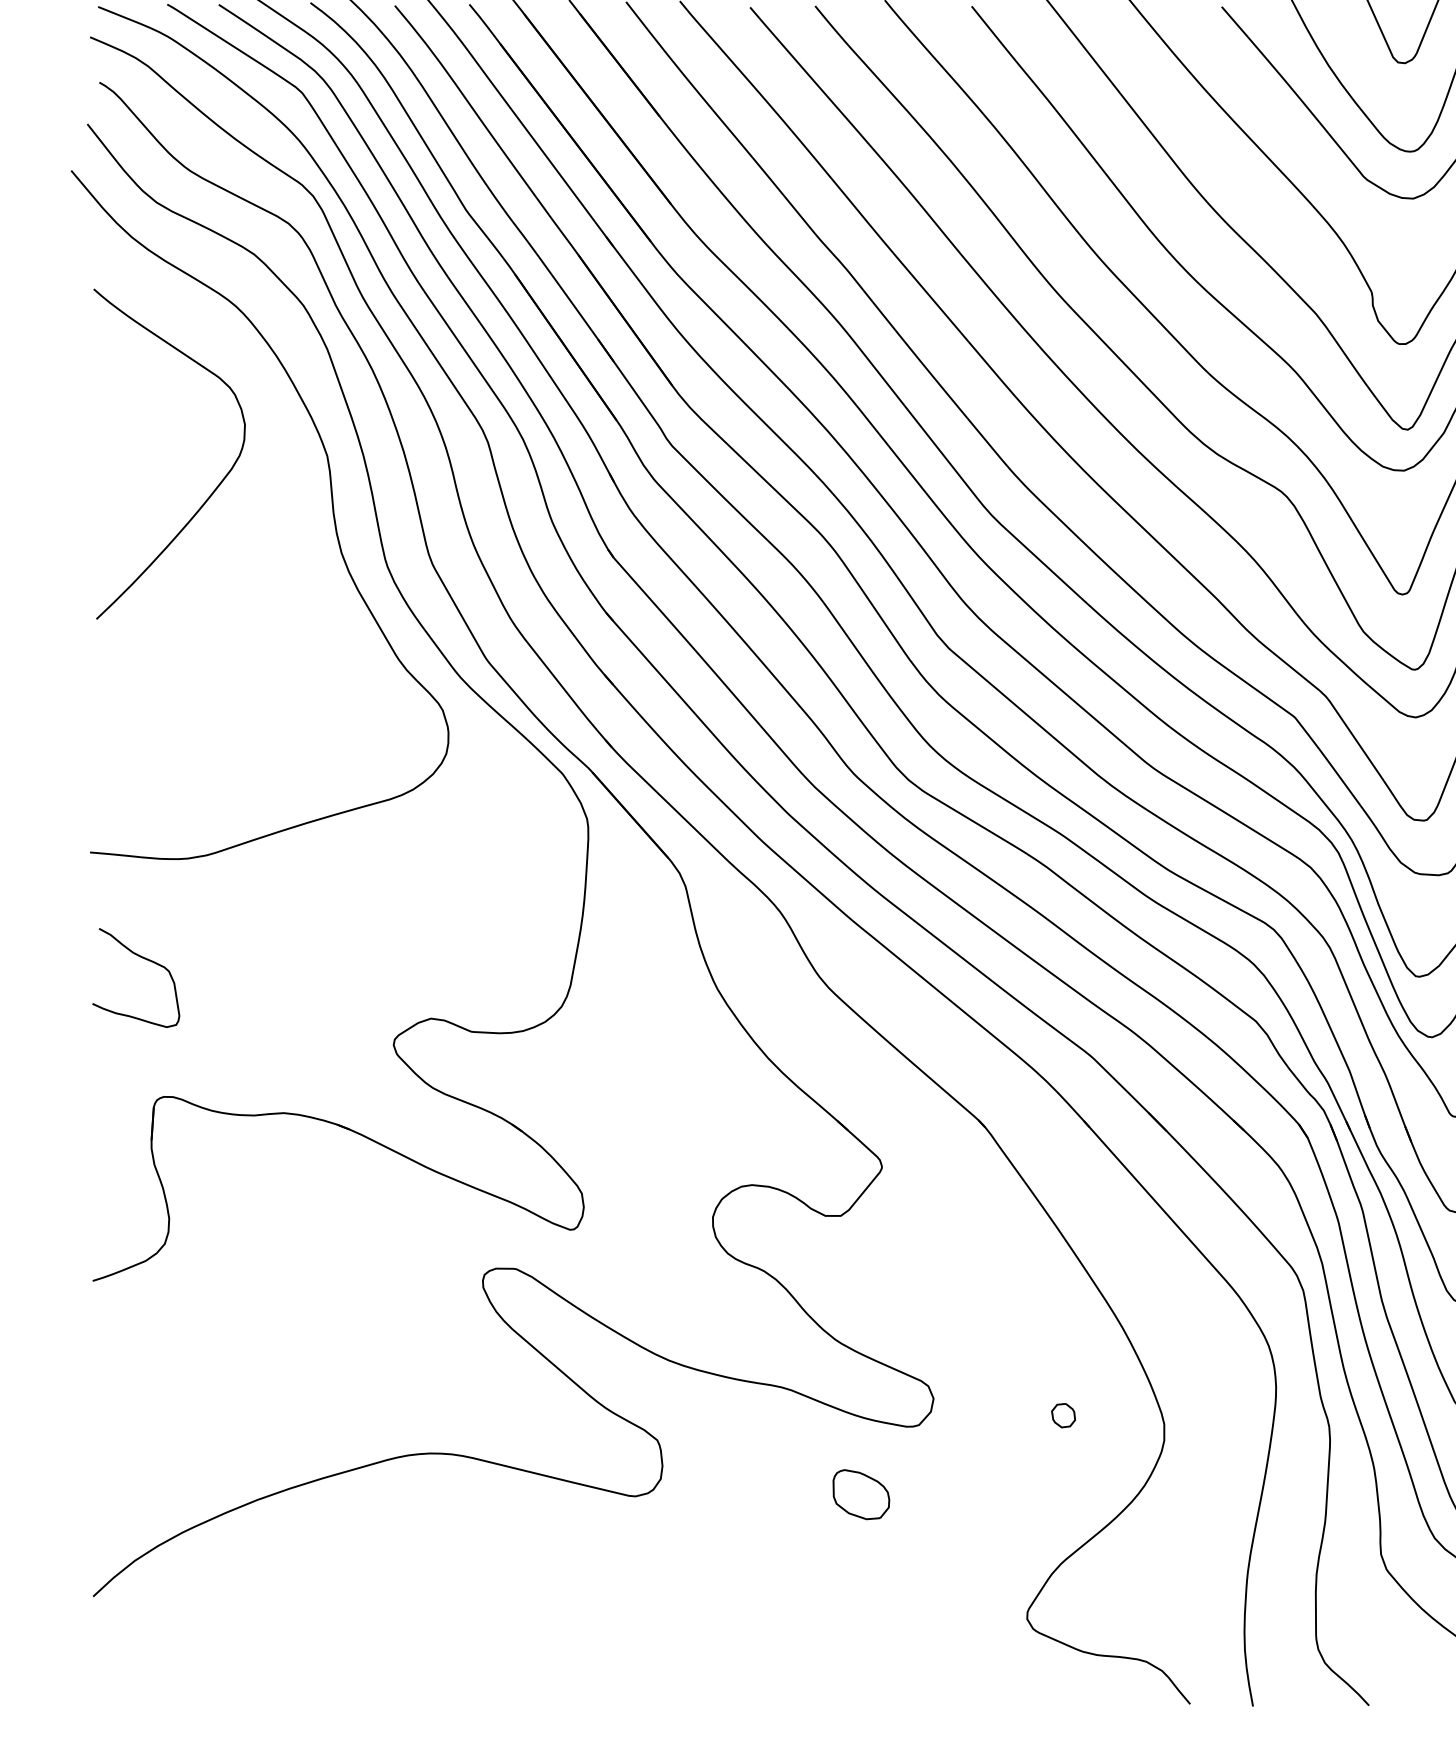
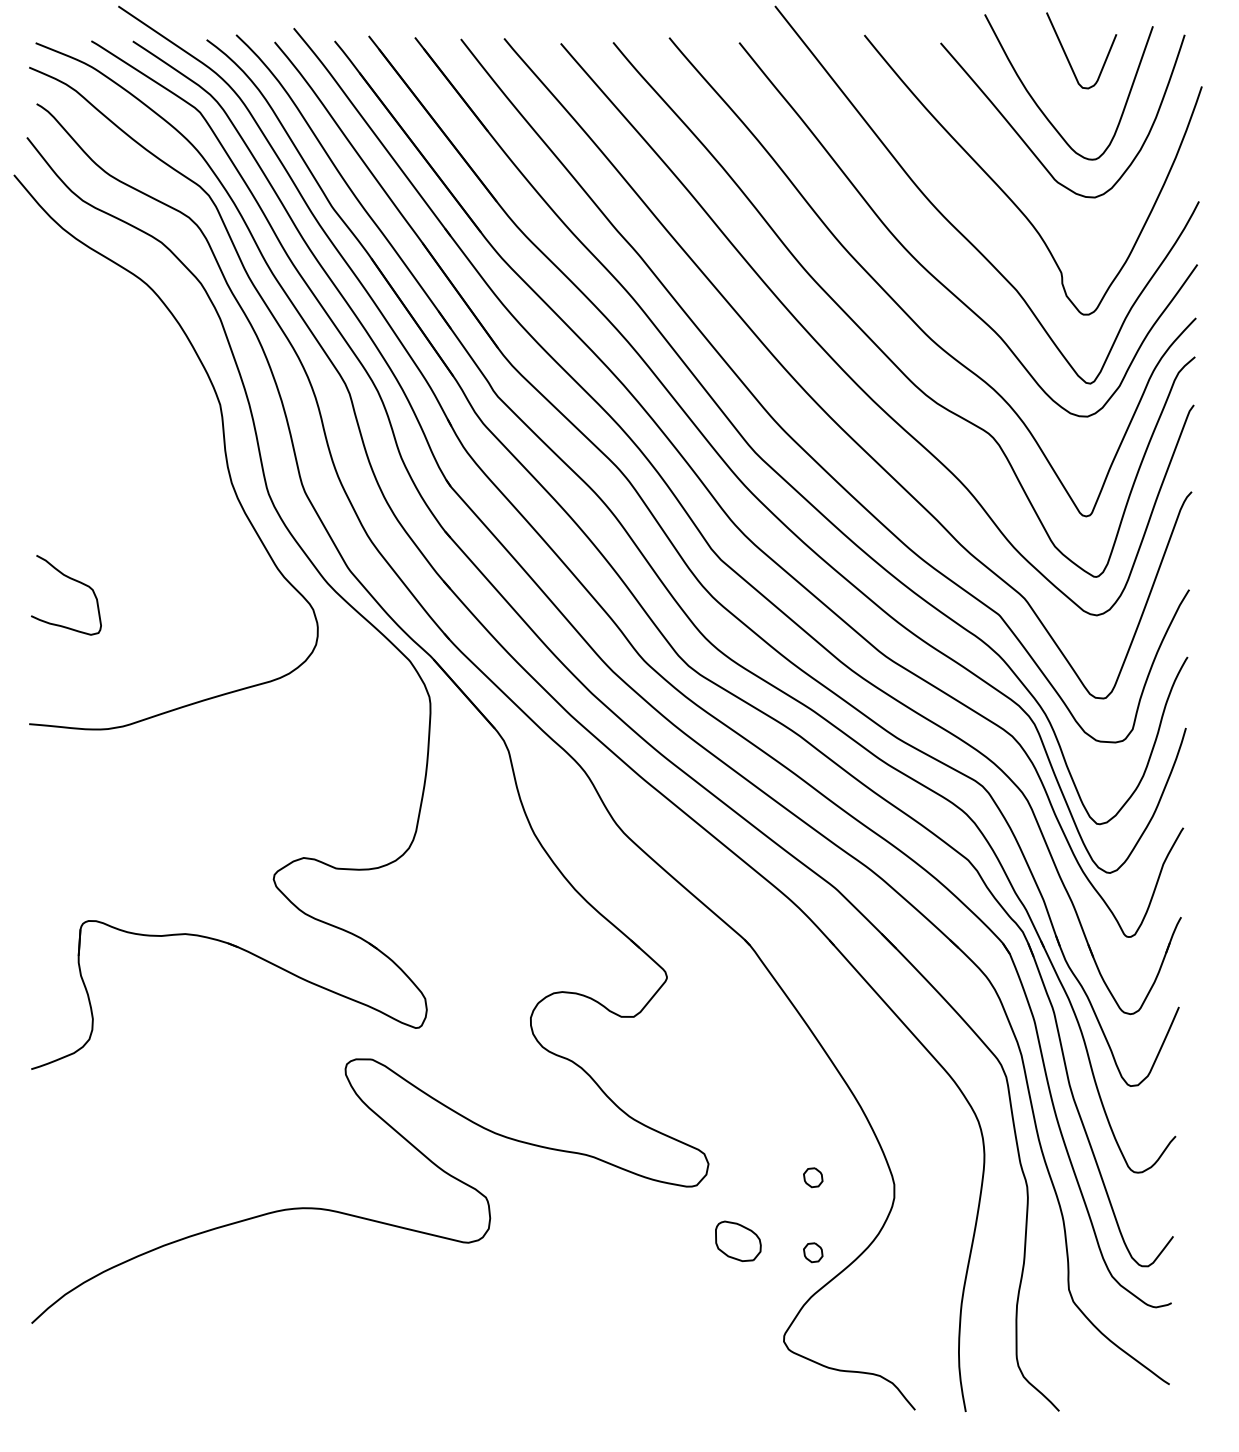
curve: (212, 491) -> (127, 433), removed
curve: (143, 959) -> (72, 580), moved
part: (861, 1493) -> (738, 1240), moved
part: (1063, 1508) -> (813, 1252), added

